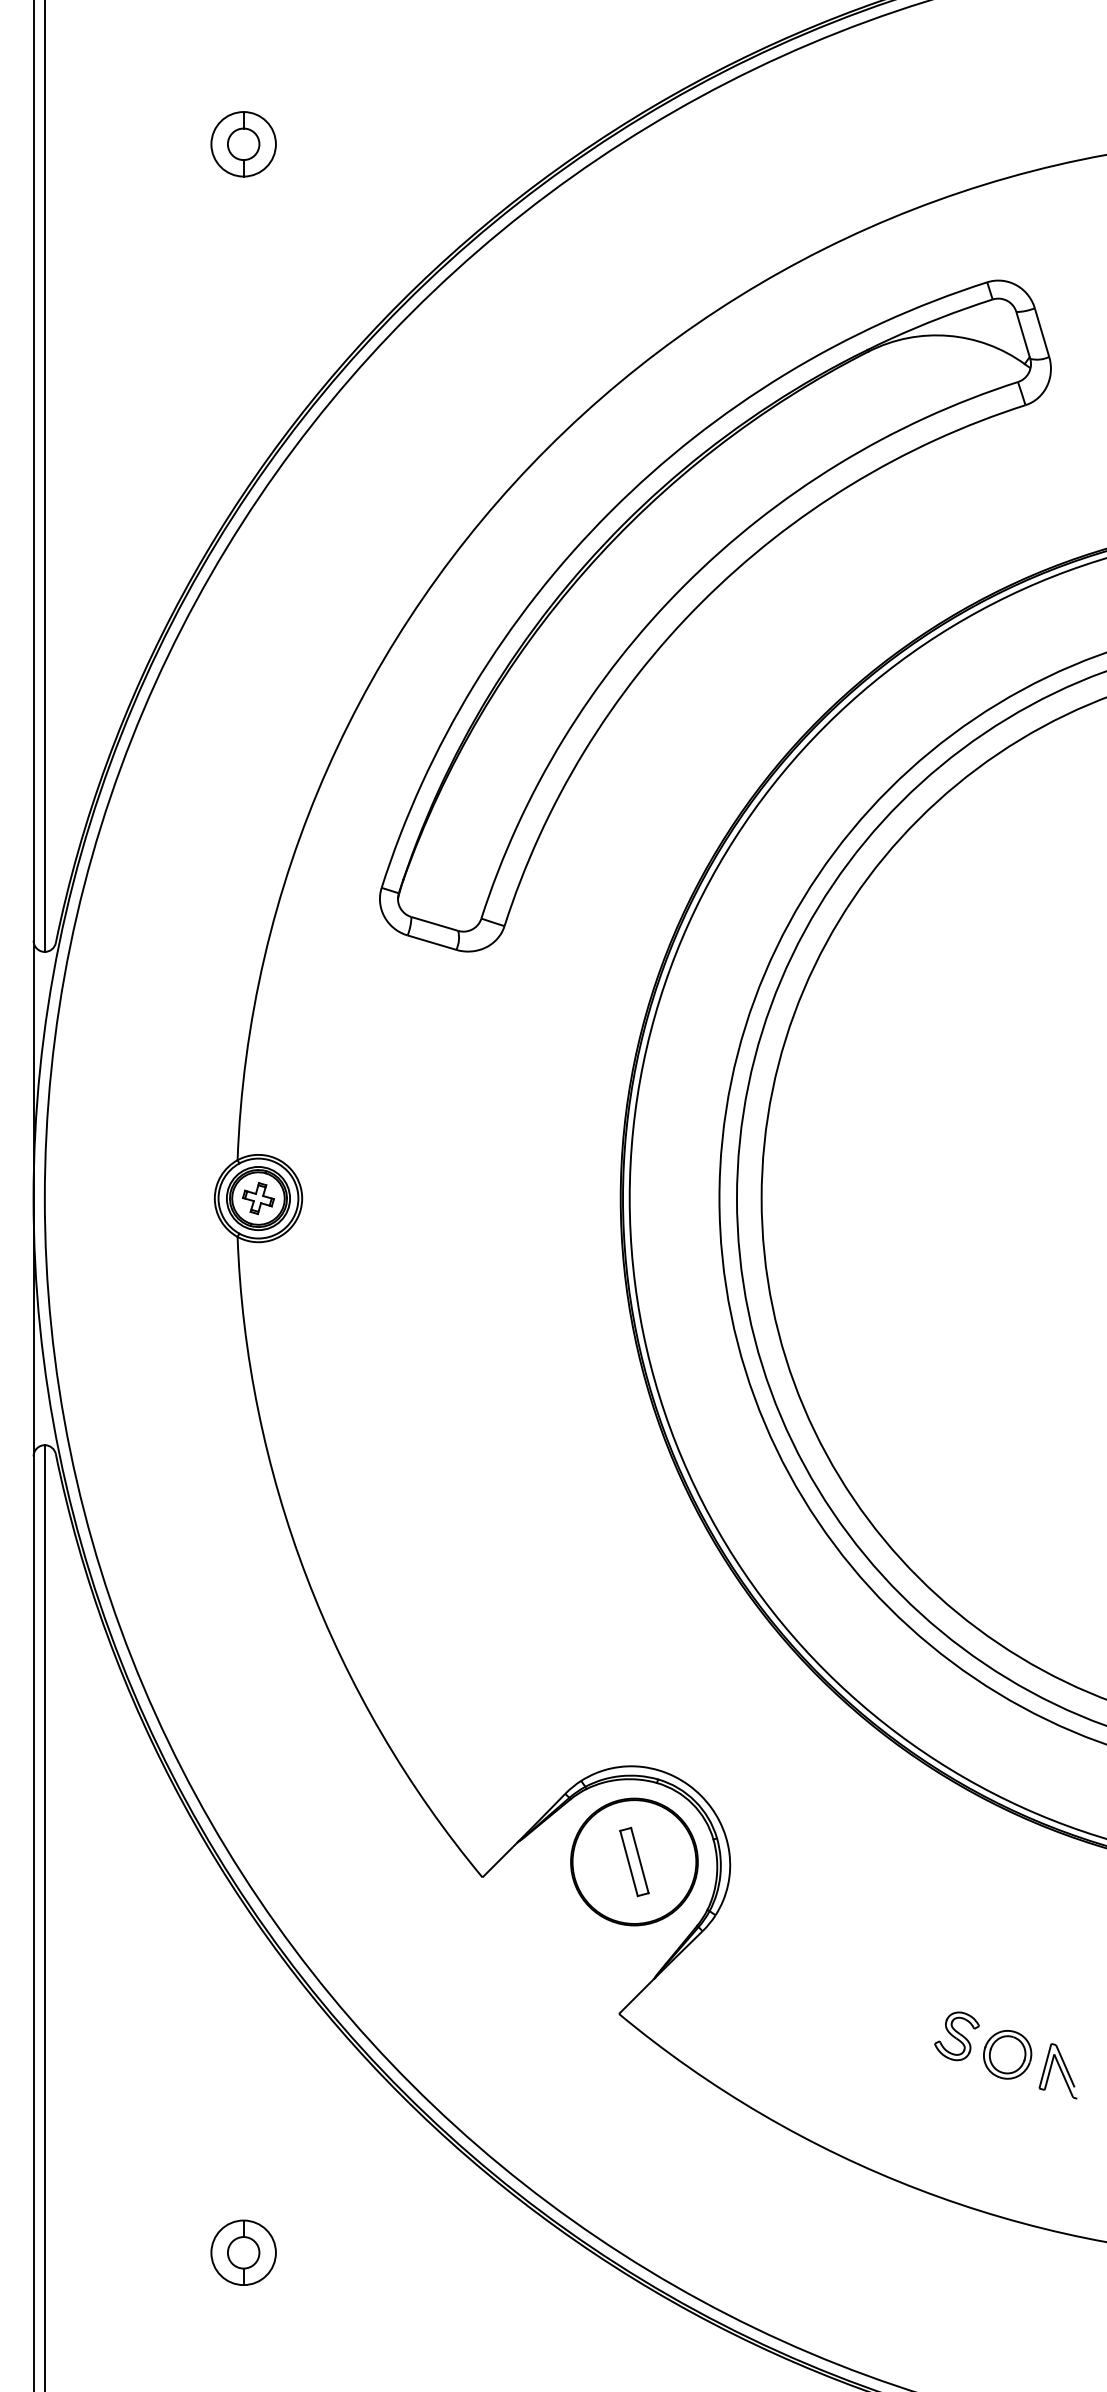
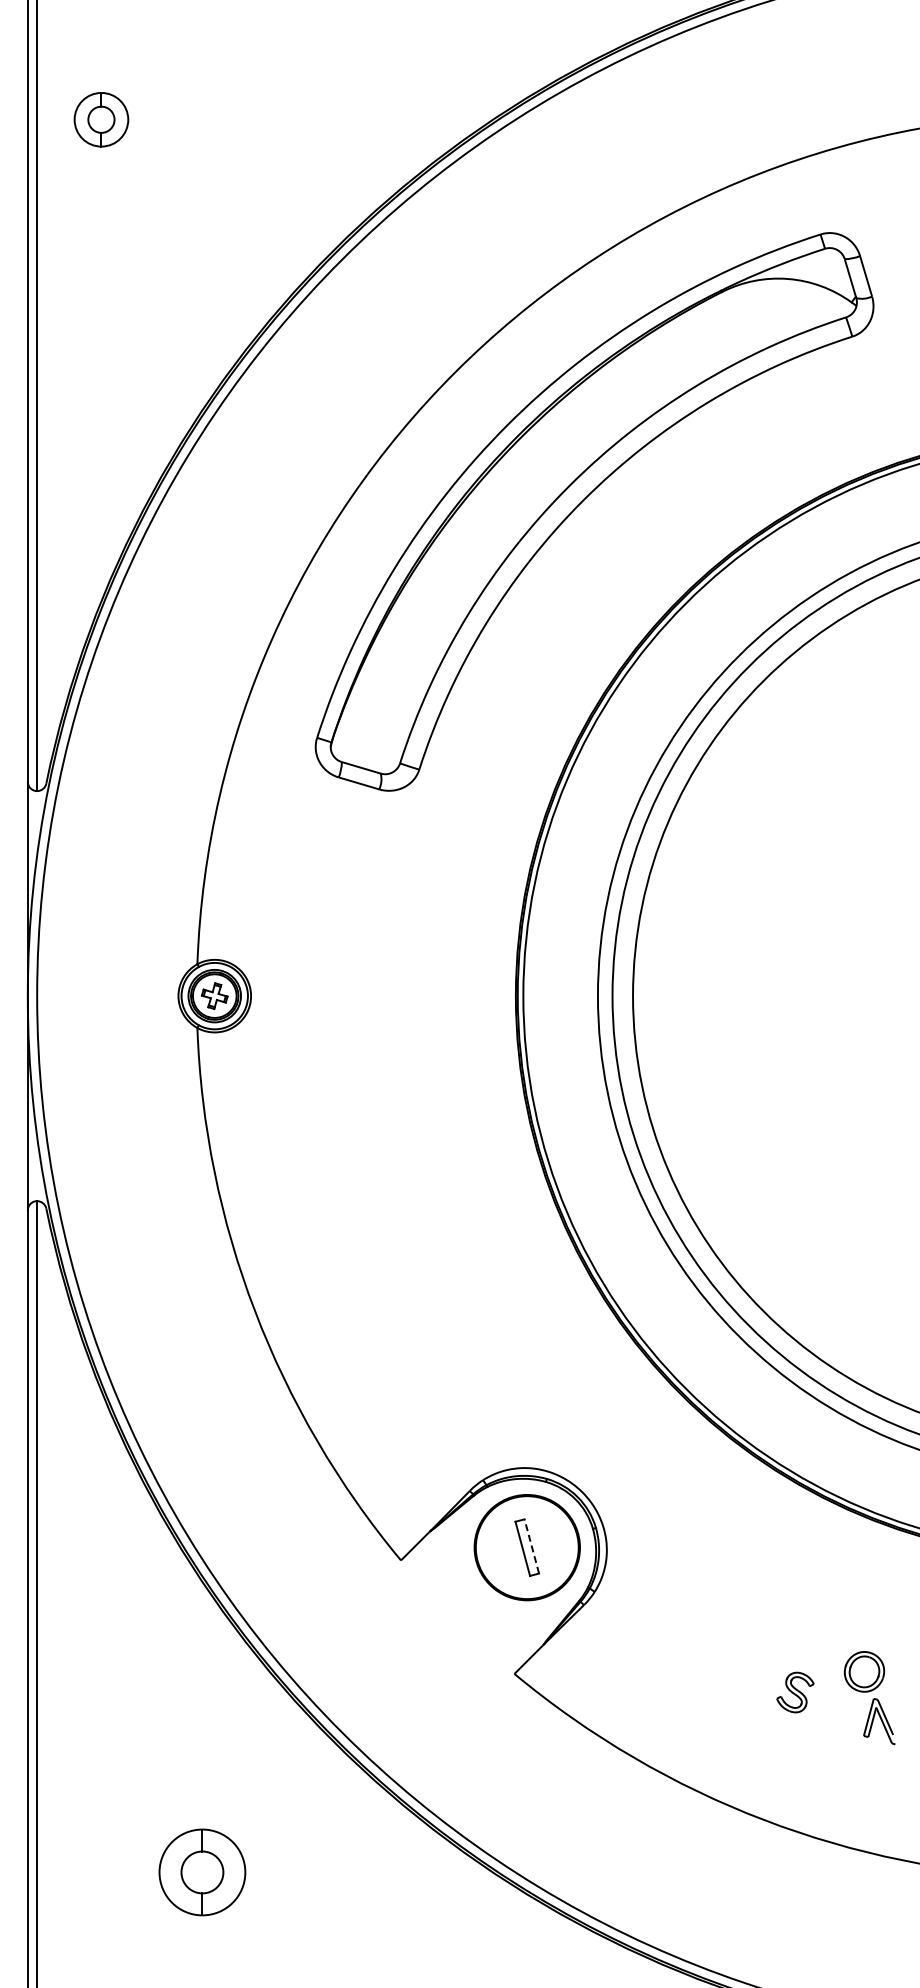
part: (243, 143) -> (101, 119), moved
line: (639, 1859) -> (531, 1545), solid -> dashed
part: (1007, 2054) -> (864, 1671), moved
part: (243, 2252) -> (202, 1872), size x1.6

